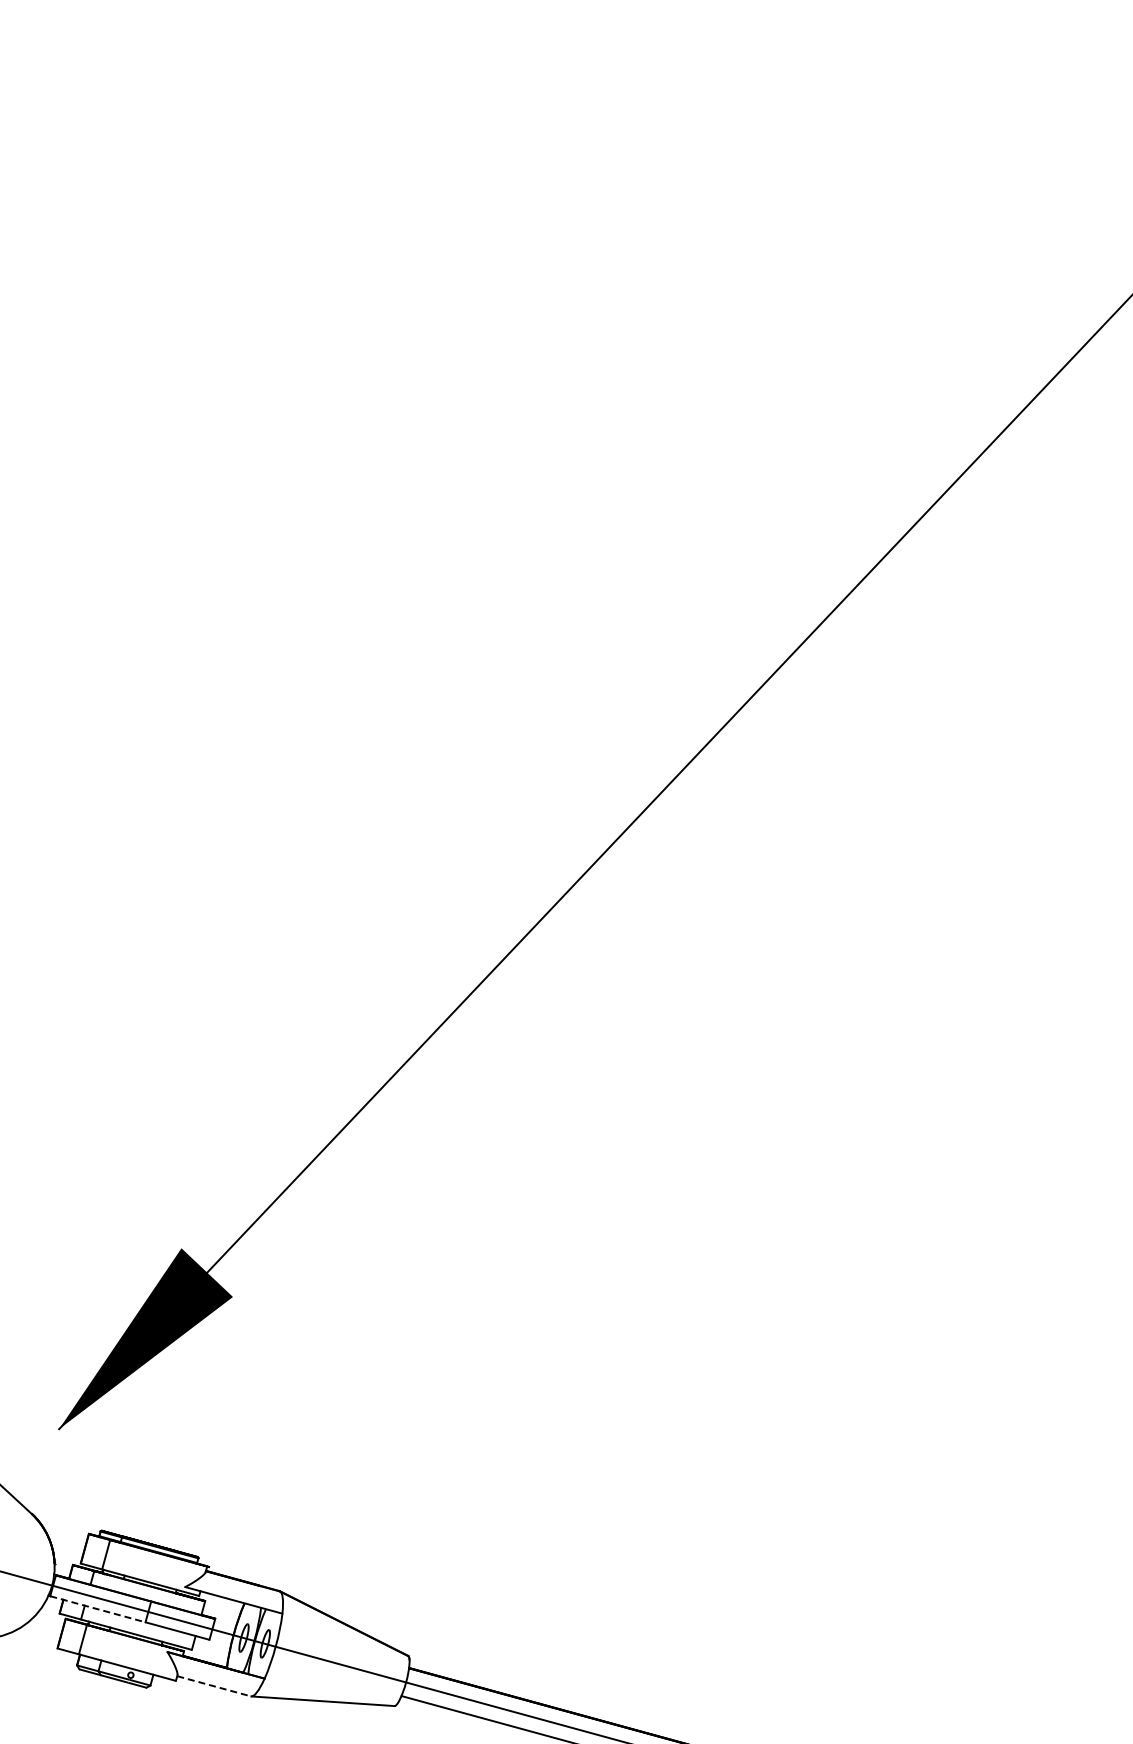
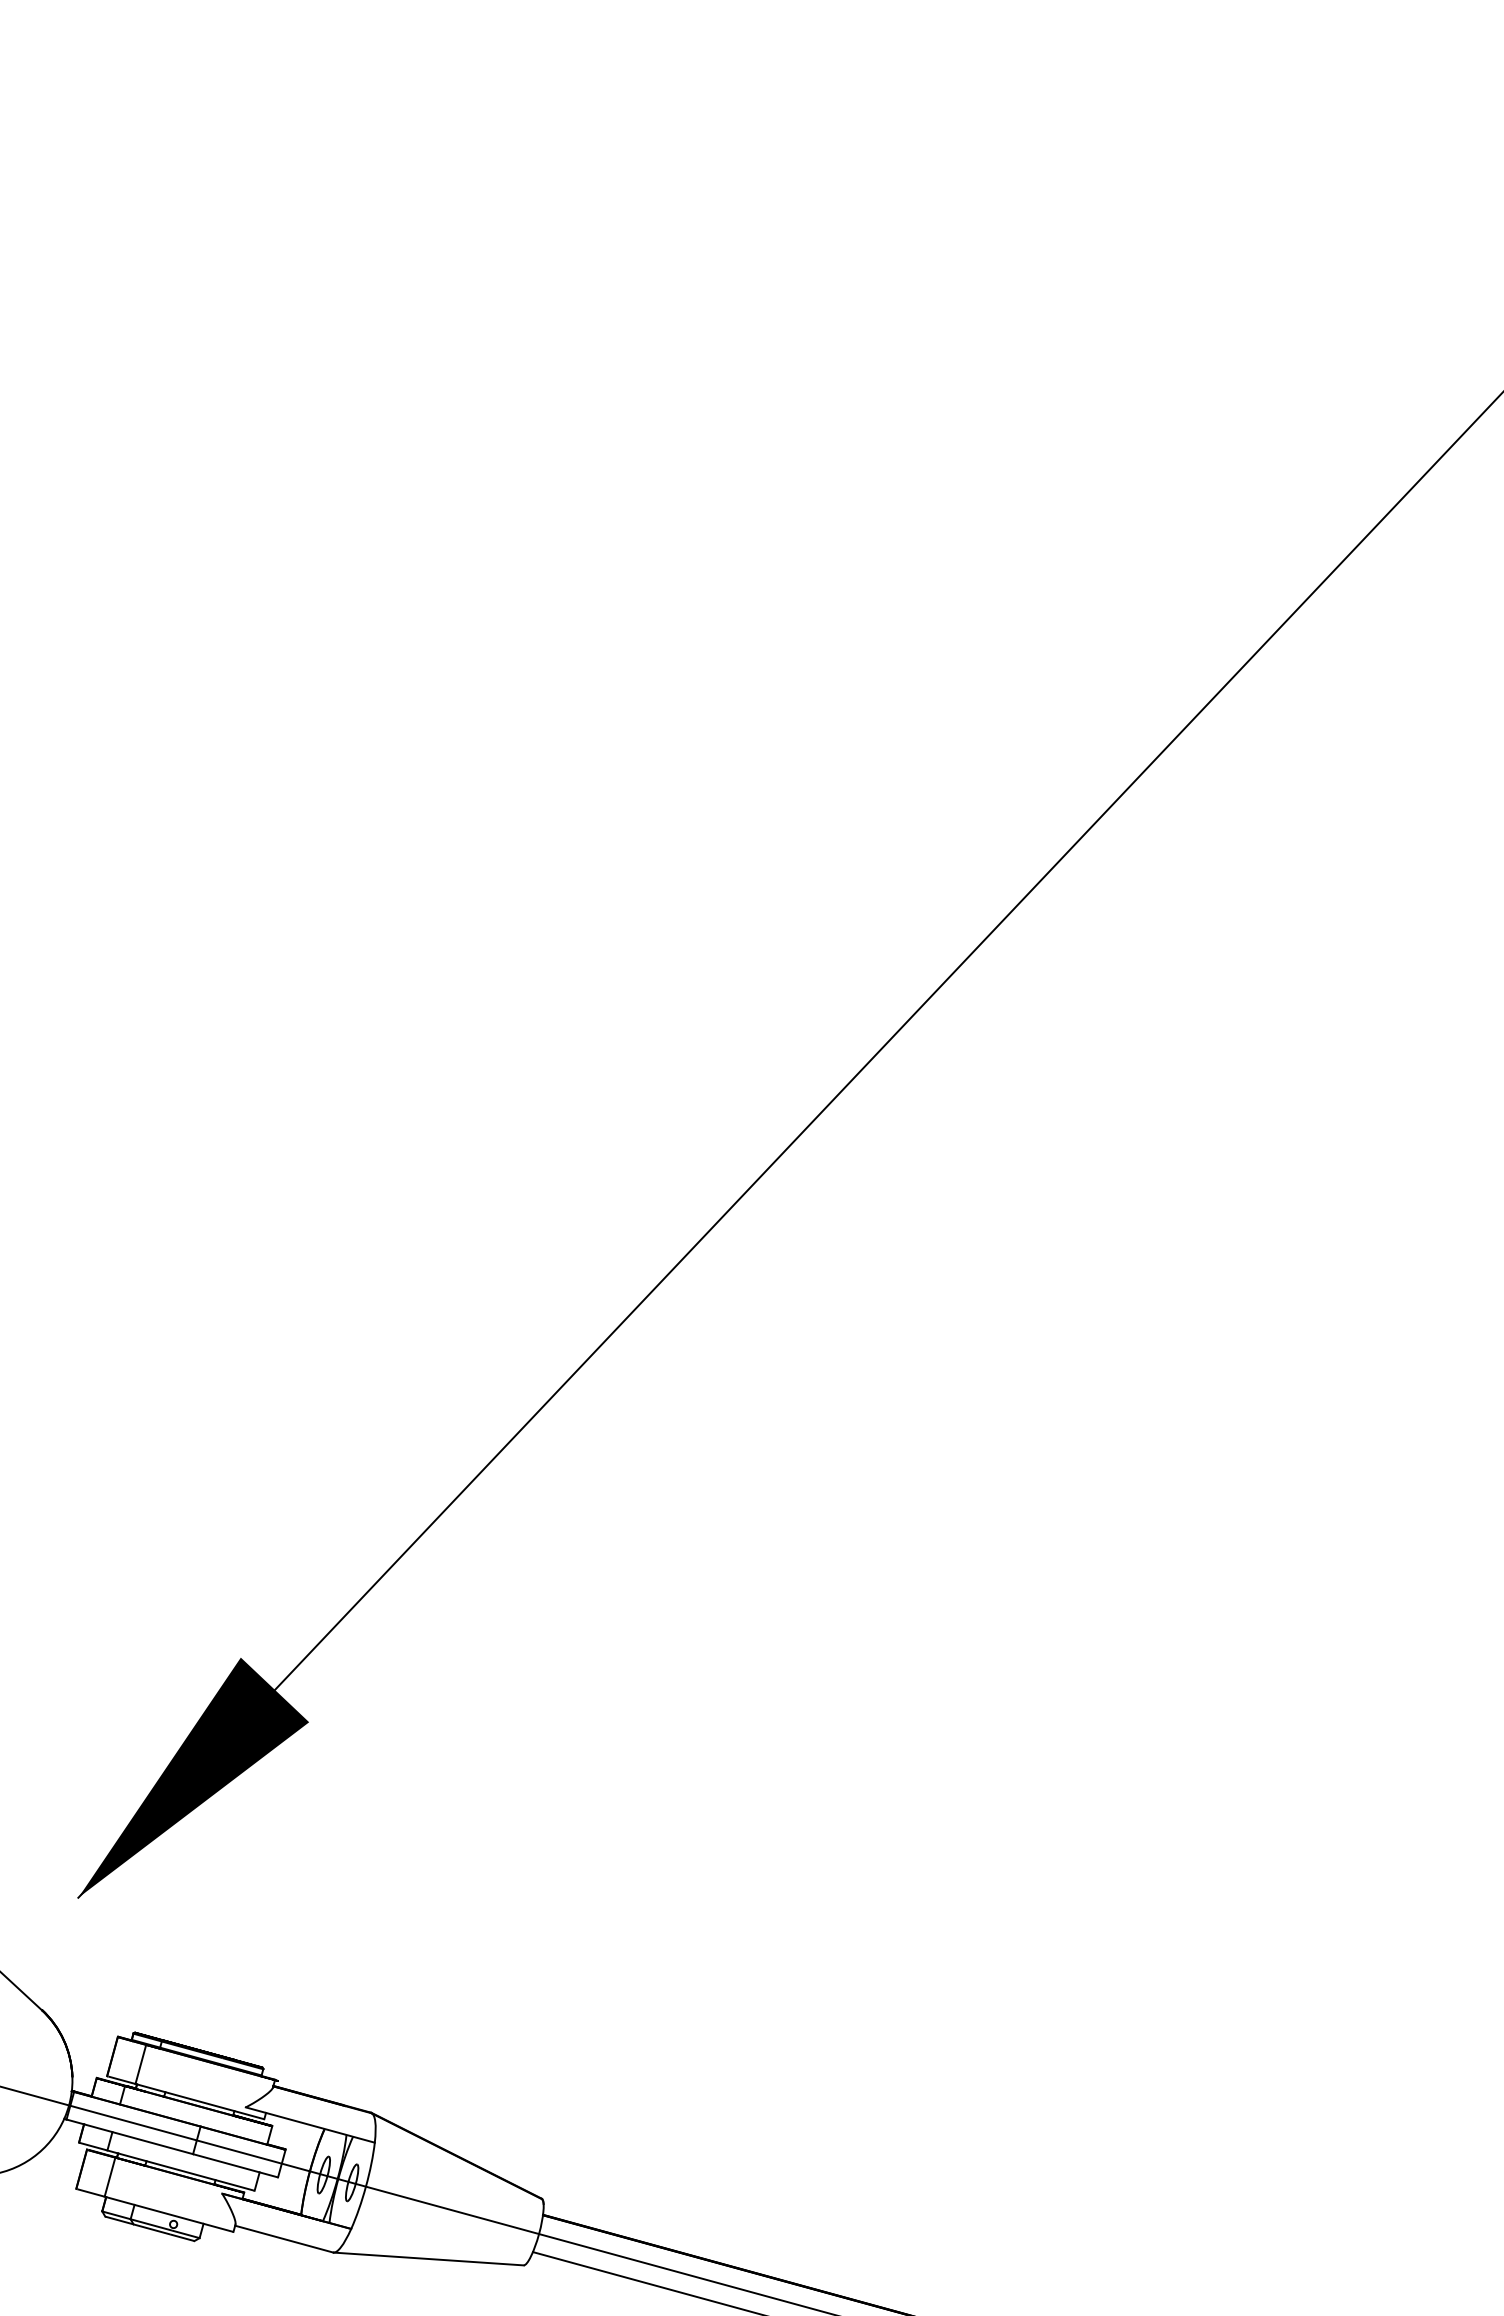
line: (98, 1609) -> (130, 2137), dashed -> solid
line: (214, 1686) -> (284, 2239), dashed -> solid

